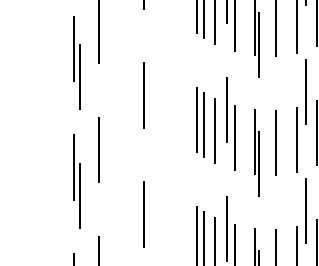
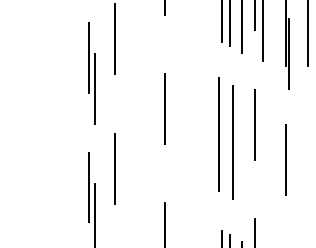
part: (200, 122) -> (226, 138), size x1.6
line: (214, 130) -> (241, 147), removed
line: (234, 138) -> (262, 155), removed
line: (276, 142) -> (308, 160), removed
line: (258, 163) -> (289, 183), removed

